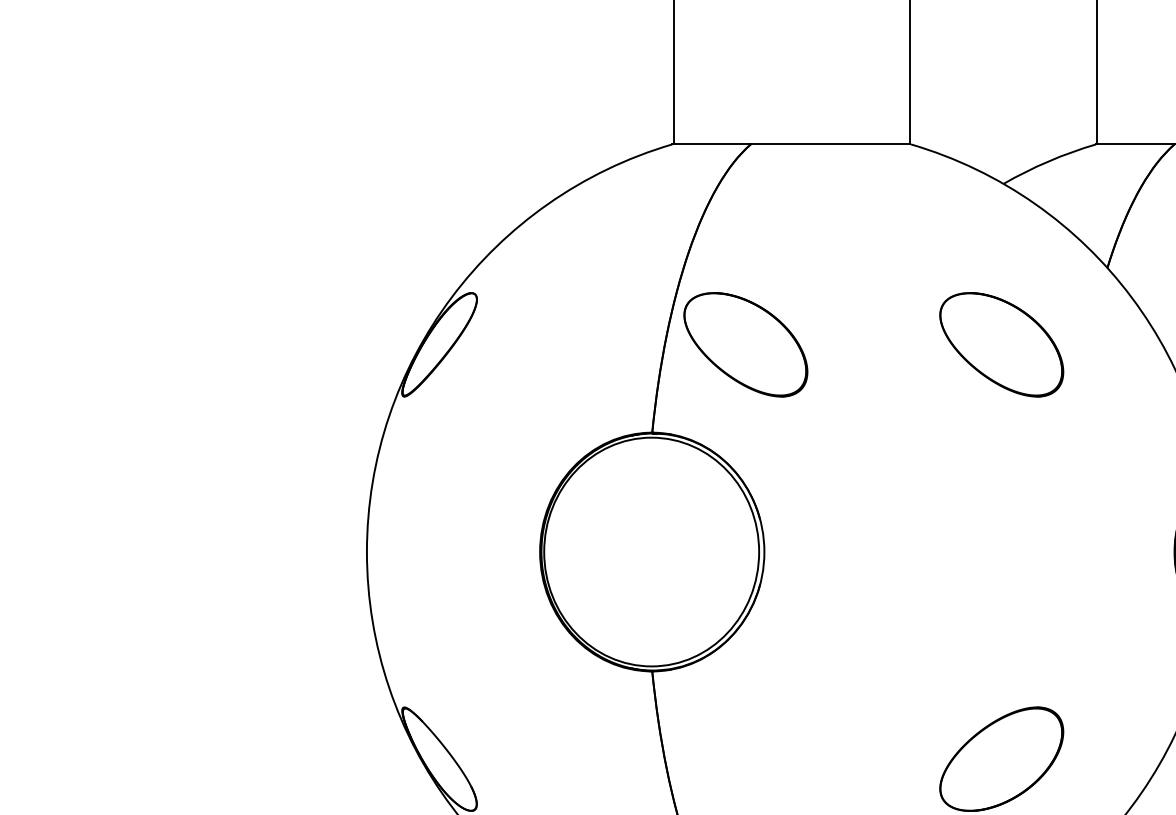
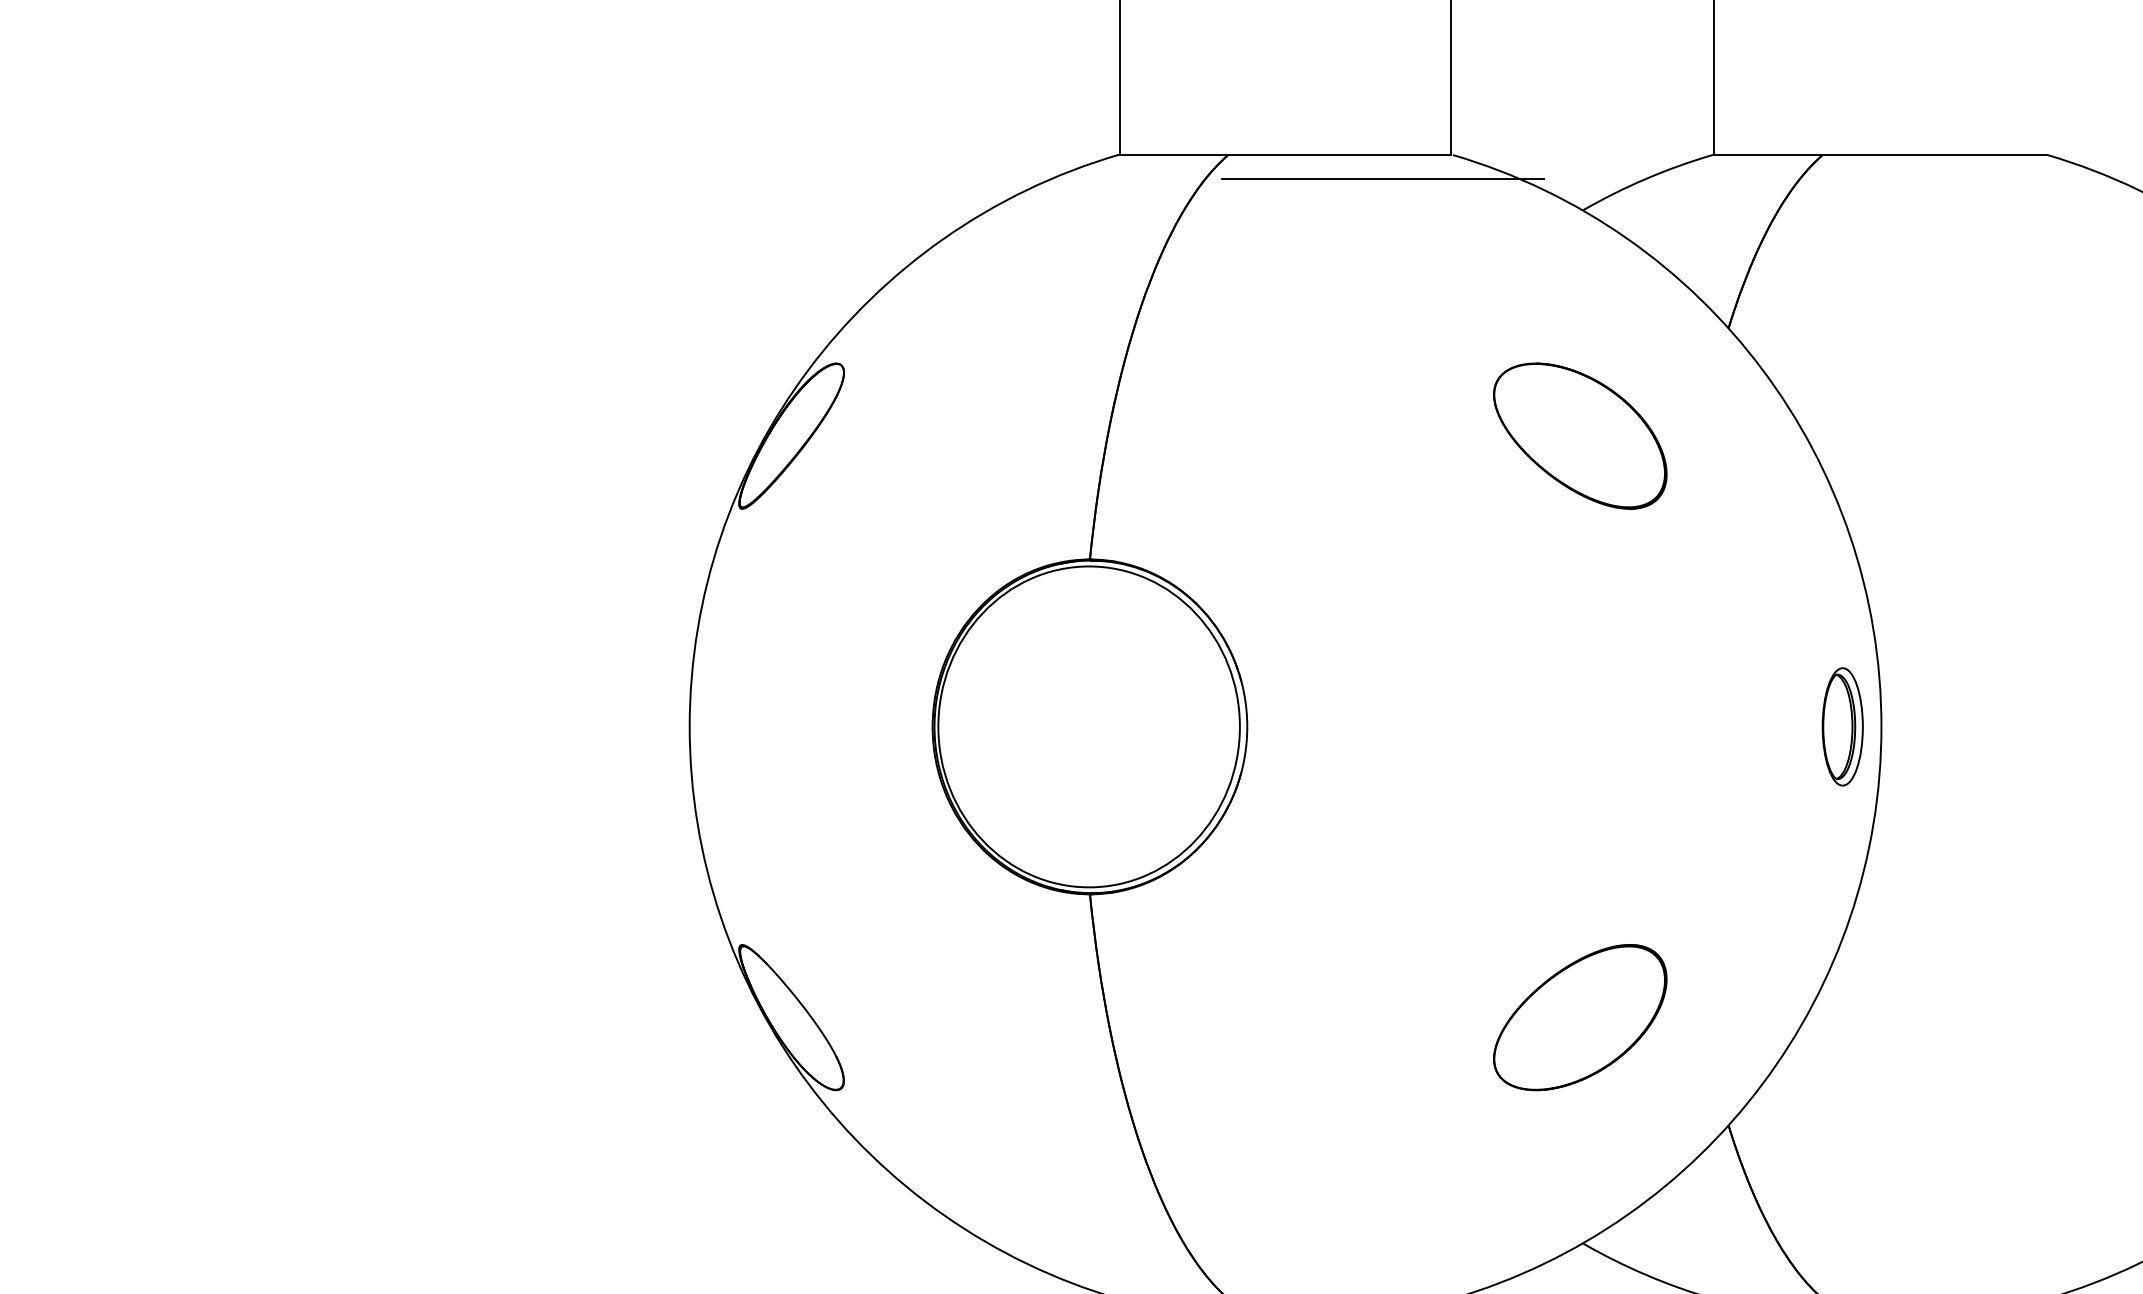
line: (860, 161) -> (1382, 178), added
part: (746, 344) -> (1221, 435), removed

